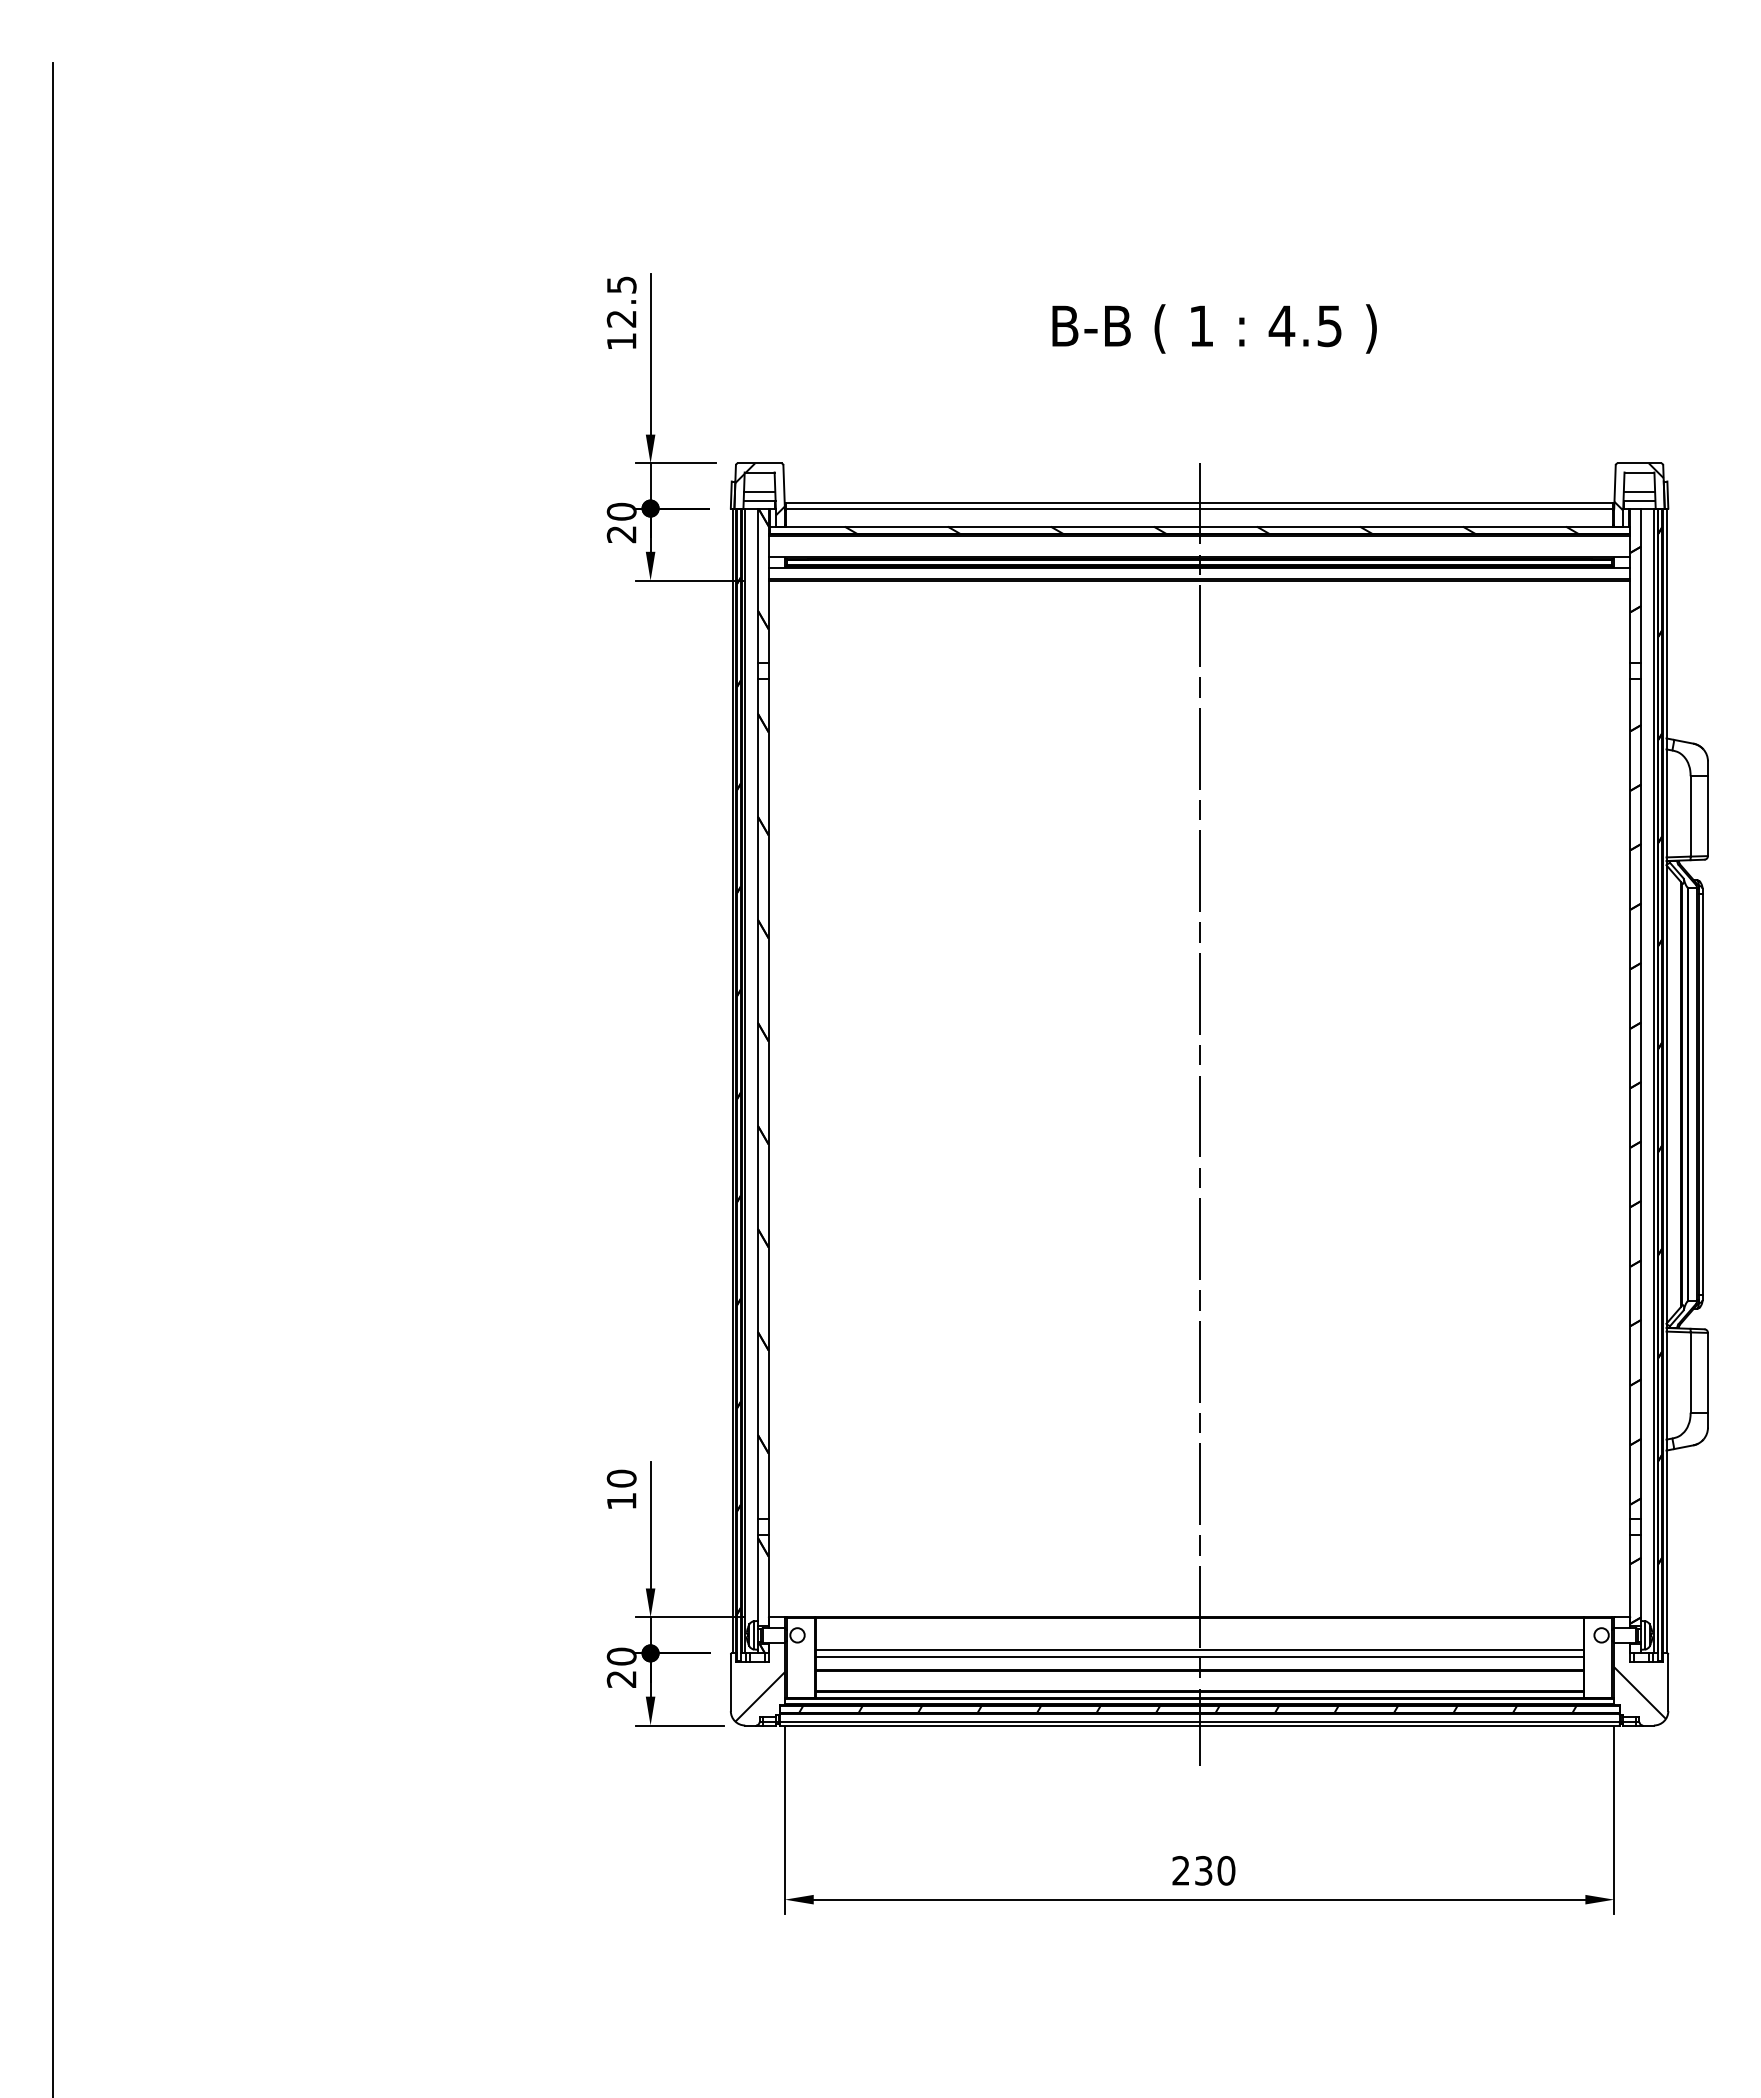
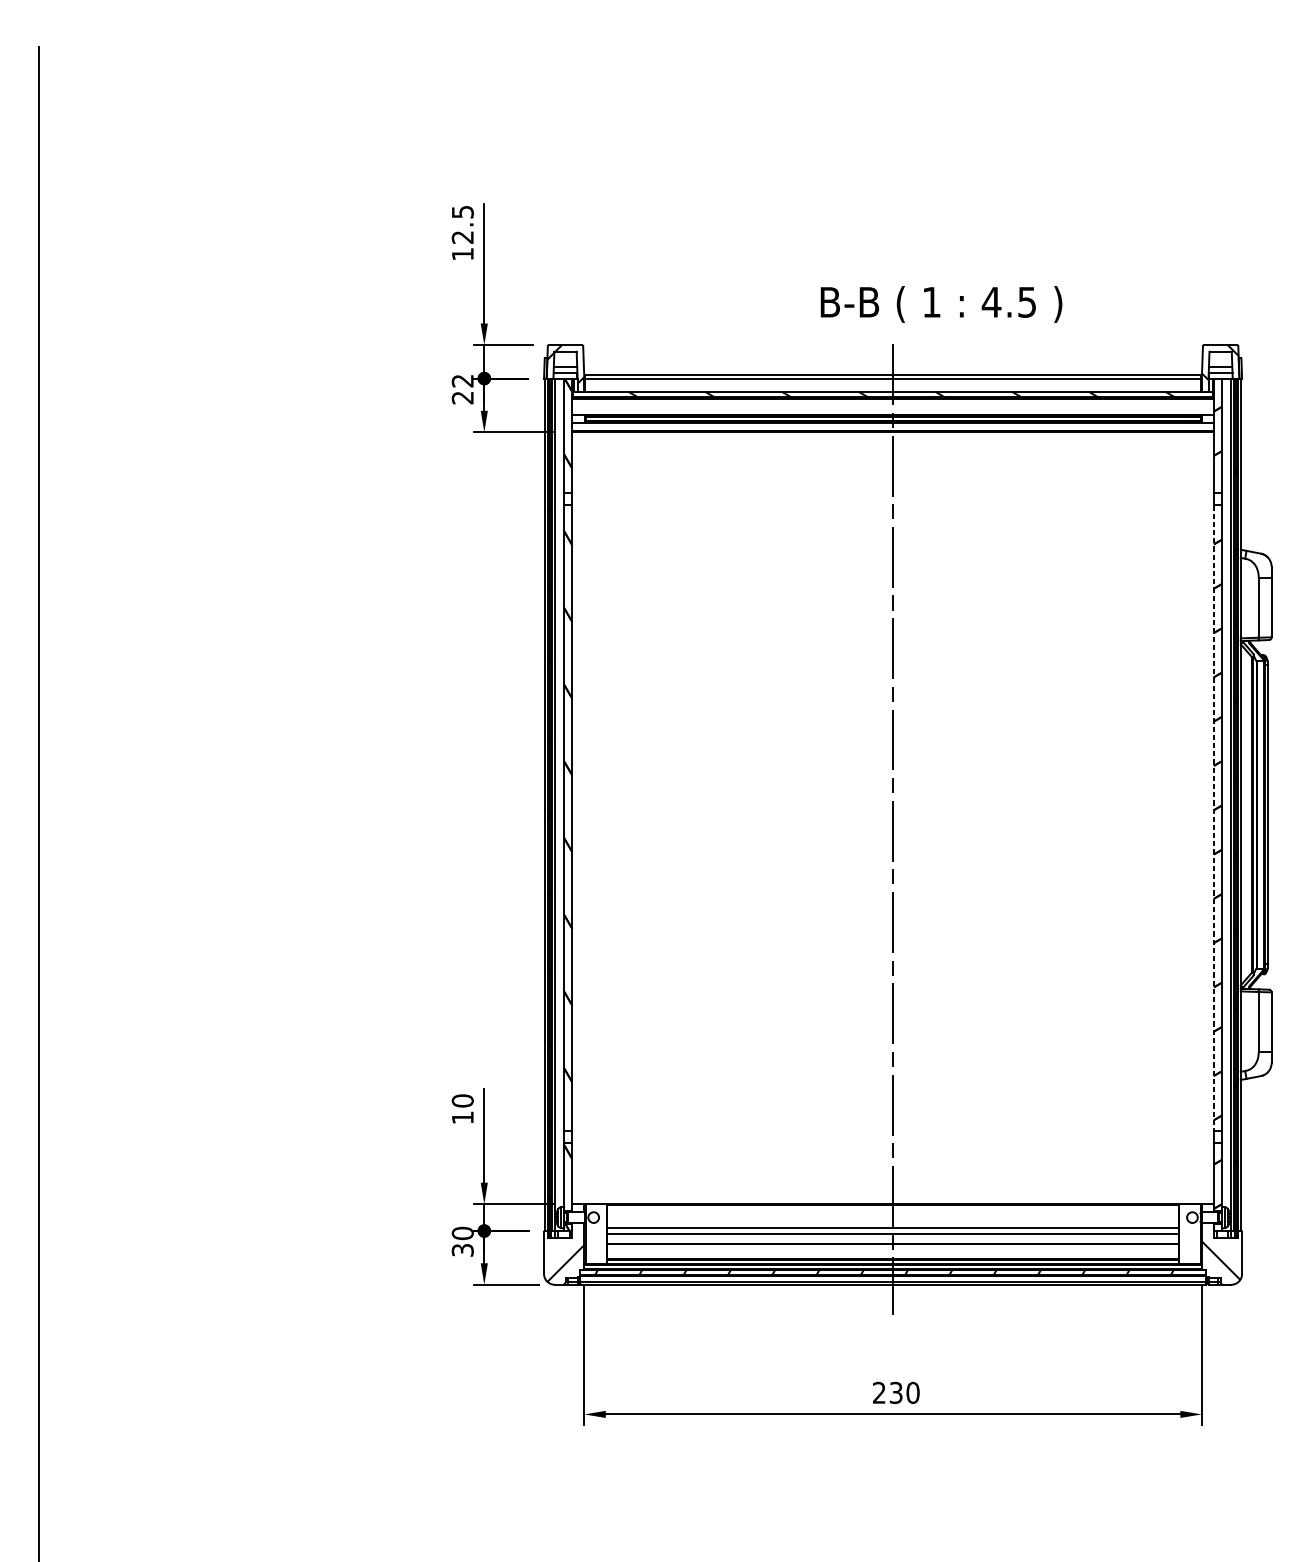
text: (1214, 328) -> (941, 304), moved
text: (621, 511) -> (462, 380), 20 -> 22
line: (1630, 1099) -> (1213, 818), solid -> dashed
text: (621, 1678) -> (462, 1249), 20 -> 30

